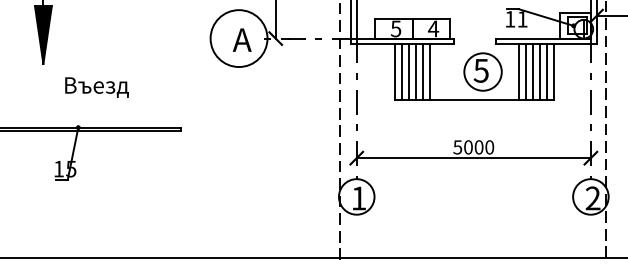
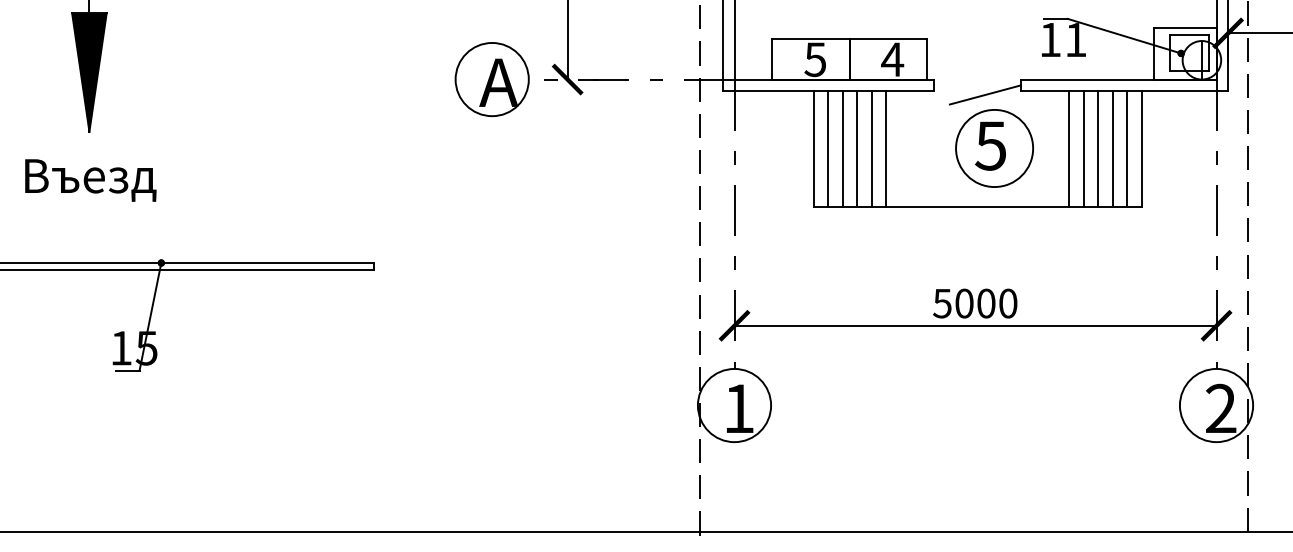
circle: (238, 38) -> (491, 79), size x0.62
line: (478, 45) -> (985, 93), added
text: (96, 87) -> (89, 180), moved

